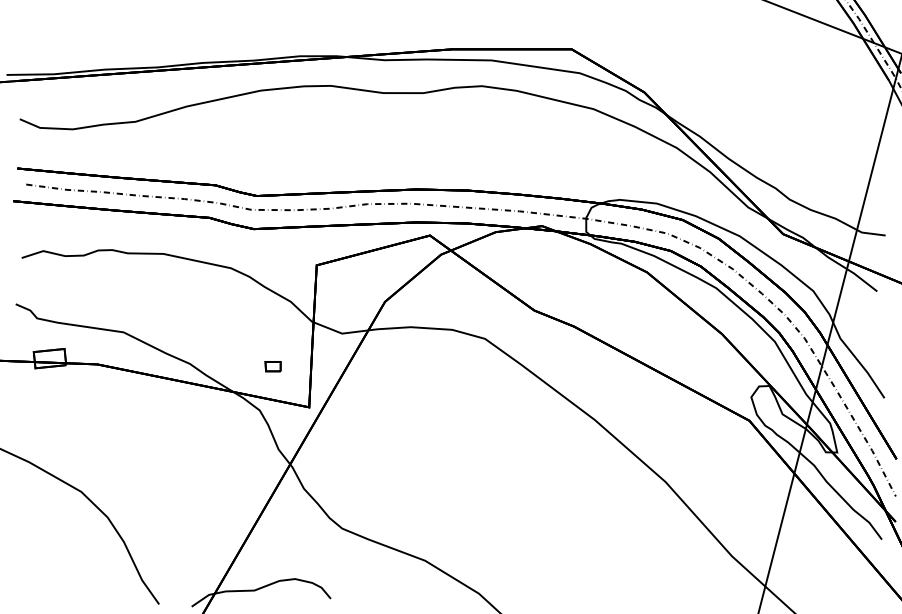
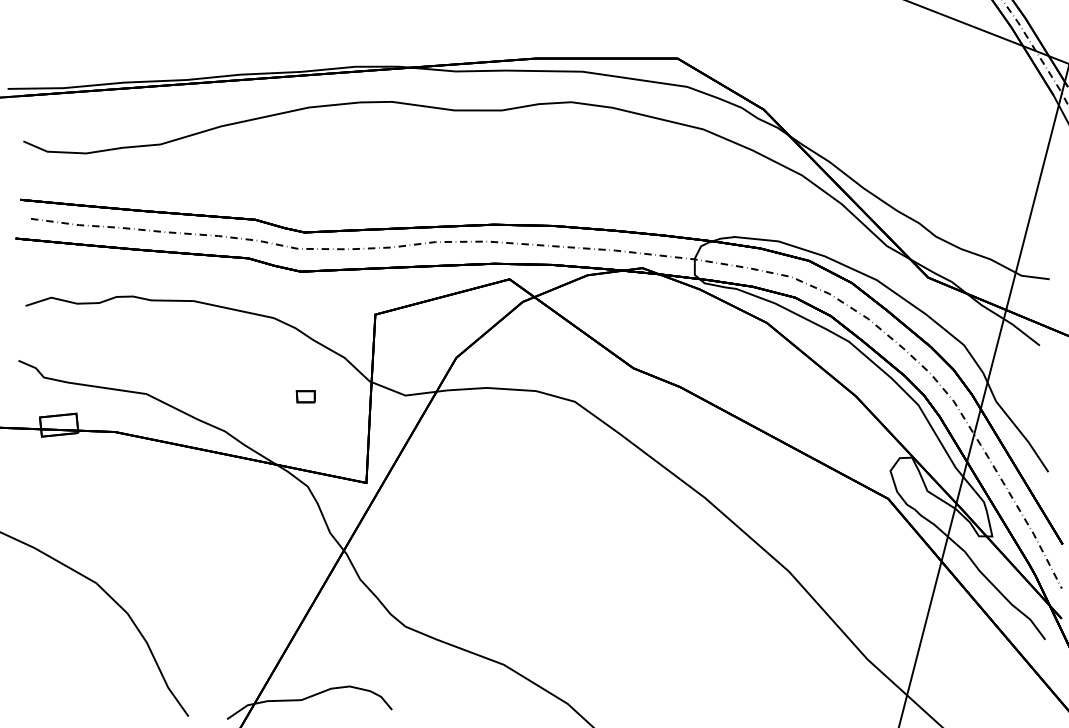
part: (272, 366) -> (305, 396), moved

